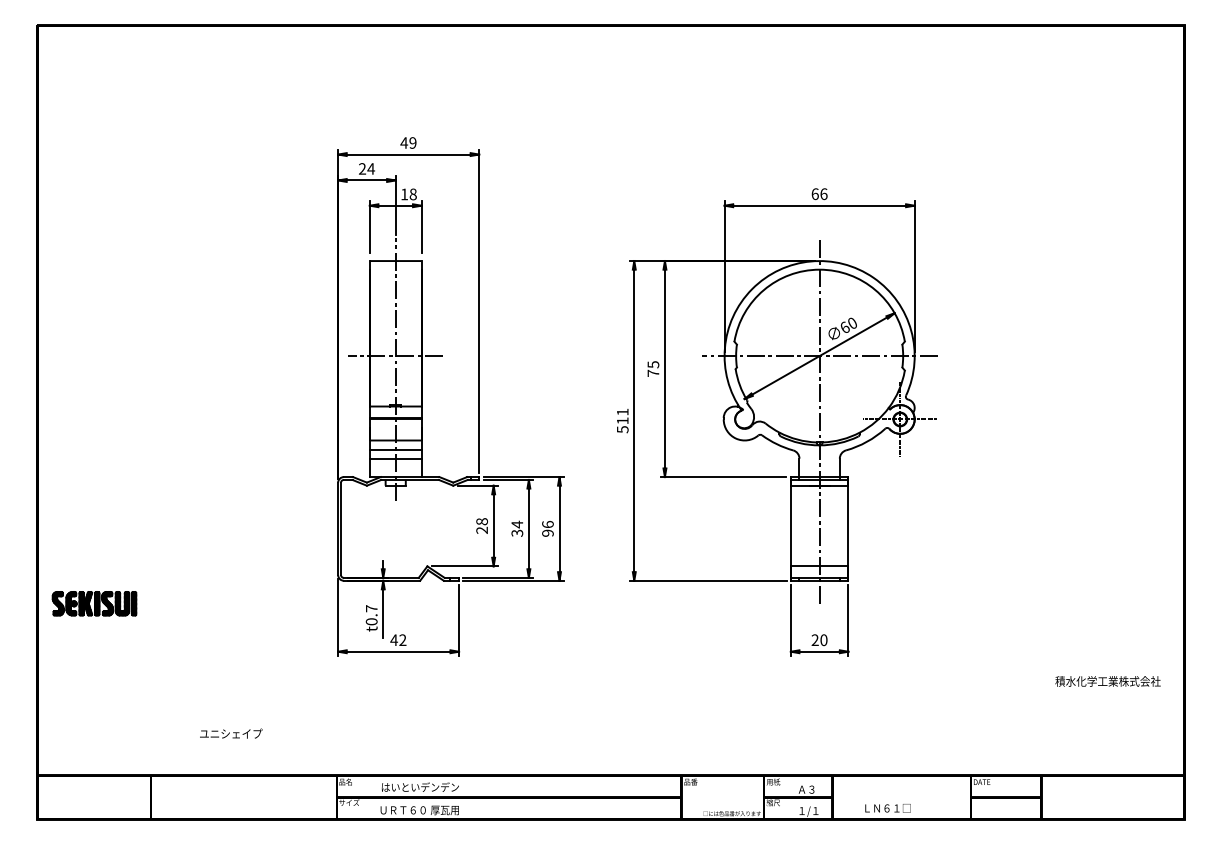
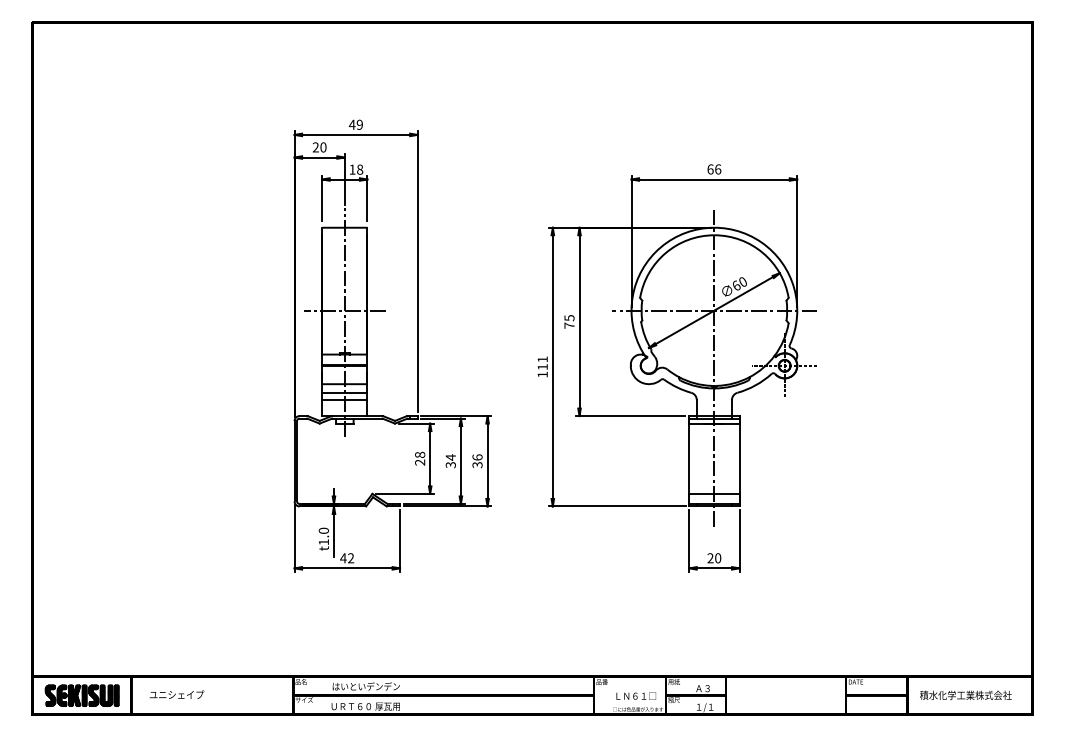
text: (370, 168) -> (322, 147), 24 -> 20
text: (622, 429) -> (542, 374), 511 -> 111
text: (547, 532) -> (477, 464), 96 -> 36
part: (94, 603) -> (82, 695), moved
text: (371, 615) -> (323, 536), t0.7 -> t1.0
text: (1107, 681) -> (965, 695), moved
text: (231, 733) -> (177, 694), moved
text: (887, 808) -> (635, 696), moved

